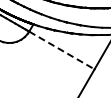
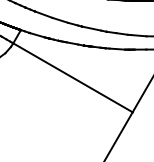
line: (61, 50) -> (72, 77), dashed -> solid

